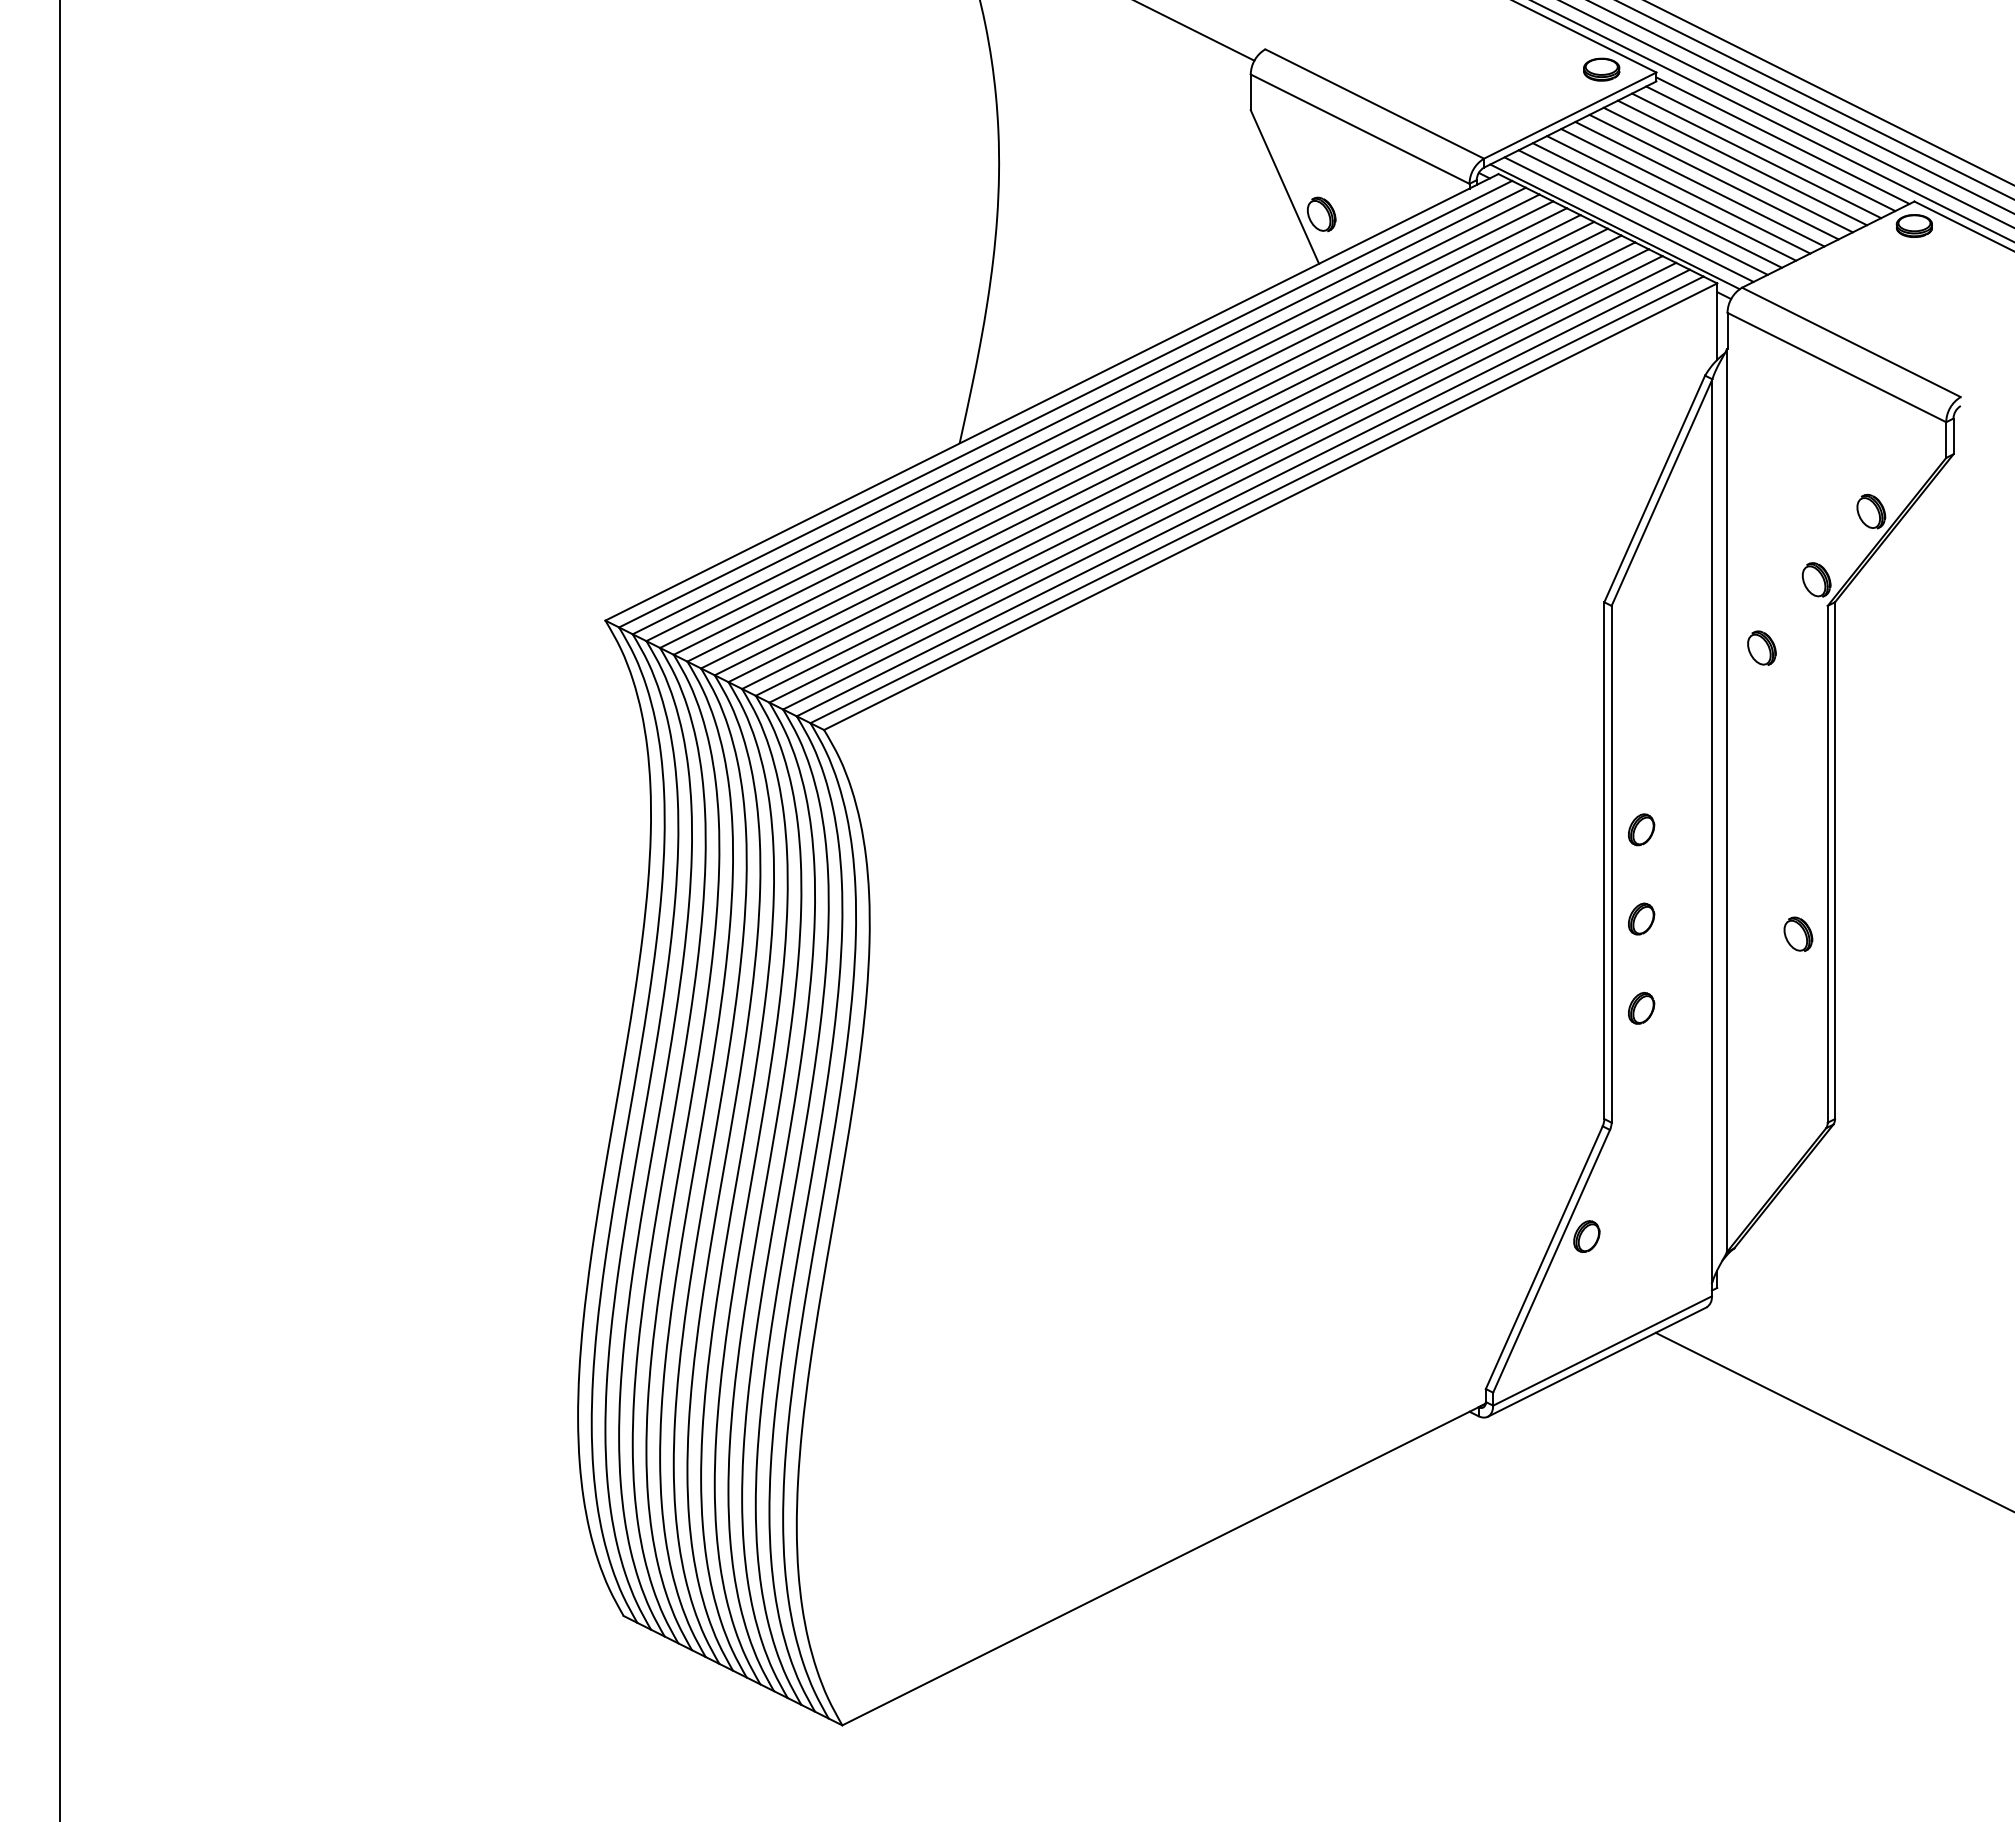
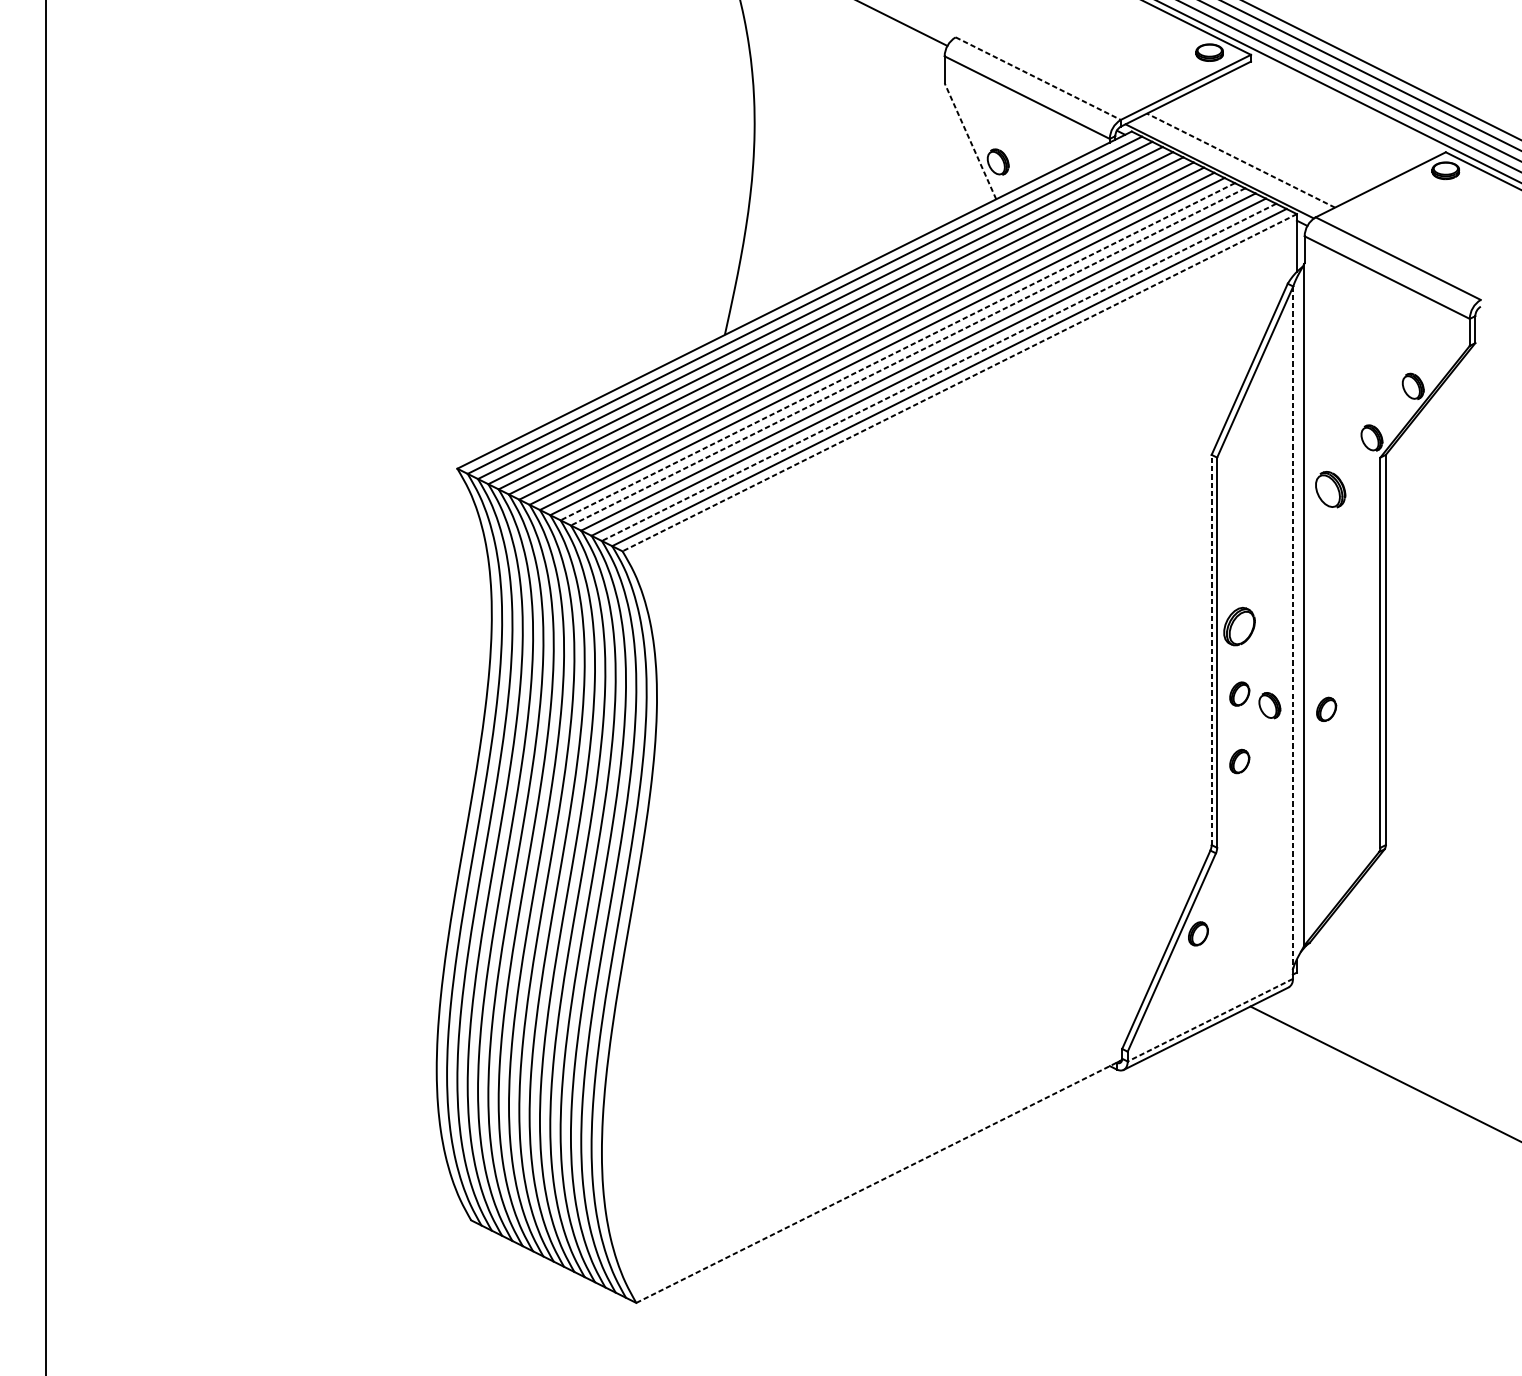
line: (1375, 104) -> (1038, 79), solid -> dashed
line: (1782, 140) -> (1346, 106), removed
line: (1770, 148) -> (1337, 112), removed
line: (1756, 155) -> (1326, 117), removed
line: (1742, 162) -> (1315, 122), removed
line: (1727, 169) -> (1304, 128), removed
line: (1713, 176) -> (1294, 133), removed
line: (1699, 183) -> (1283, 138), removed
line: (1284, 186) -> (970, 140), solid -> dashed
line: (1685, 191) -> (1272, 144), removed
line: (1671, 198) -> (1262, 149), removed
line: (1656, 205) -> (1251, 155), removed
line: (1642, 212) -> (1240, 160), solid -> dashed
line: (1628, 219) -> (1229, 165), removed
line: (1188, 465) -> (897, 351), solid -> dashed
line: (1201, 472) -> (907, 356), solid -> dashed
line: (1242, 493) -> (938, 372), solid -> dashed
line: (1270, 506) -> (959, 382), solid -> dashed
part: (1761, 647) -> (1330, 489), size x1.4
part: (1641, 829) -> (1239, 626), size x1.6
line: (1712, 831) -> (1293, 627), solid -> dashed
line: (1604, 860) -> (1211, 649), solid -> dashed
part: (1798, 933) -> (1269, 704), moved
part: (1756, 938) -> (1326, 708), added
line: (1602, 1351) -> (1210, 1020), solid -> dashed
line: (1164, 1564) -> (879, 1181), solid -> dashed

